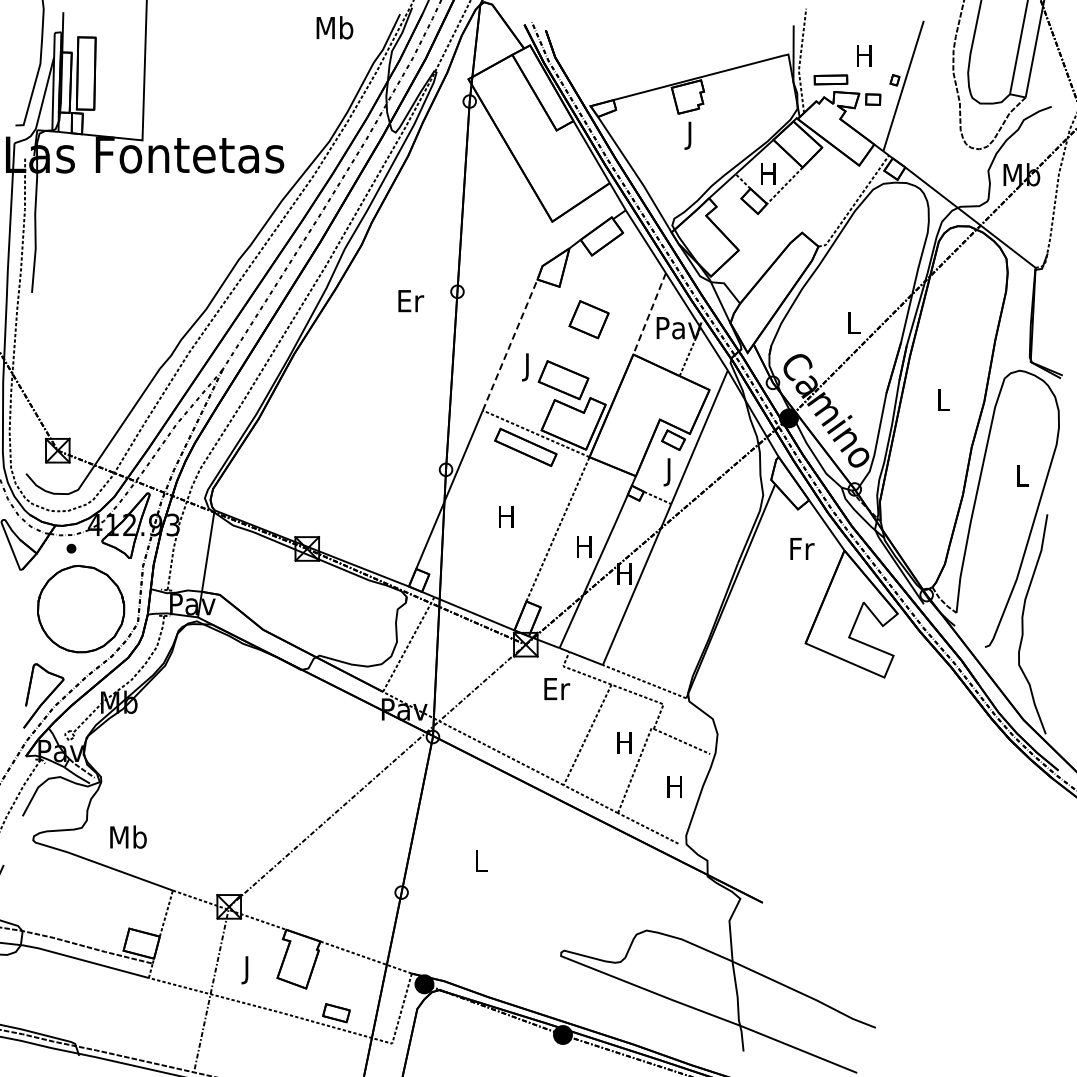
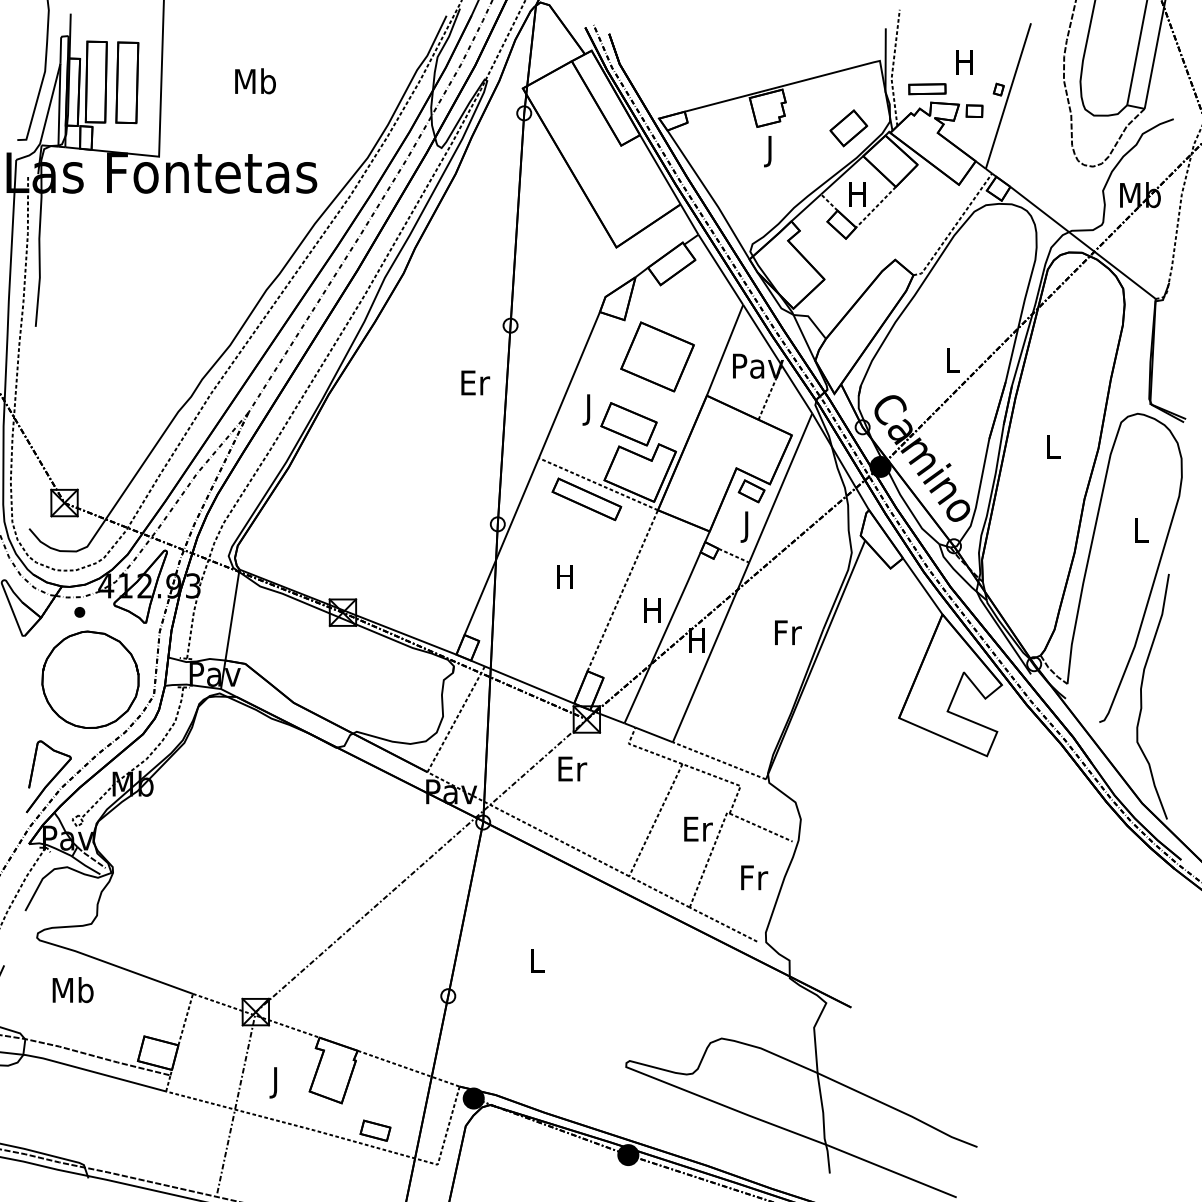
text: (334, 27) -> (255, 80), moved
part: (113, 74) -> (126, 83), added
part: (760, 114) -> (848, 127), added
text: (411, 301) -> (476, 383), moved
line: (649, 313) -> (724, 349), dashed -> solid
part: (588, 319) -> (656, 356), size x1.67
line: (510, 345) -> (569, 385), dashed -> solid
text: (802, 548) -> (788, 632), moved
text: (557, 688) -> (573, 768), moved
text: (625, 742) -> (698, 828), H -> Er
text: (676, 786) -> (755, 877), H -> Fr
text: (128, 836) -> (73, 989), moved

